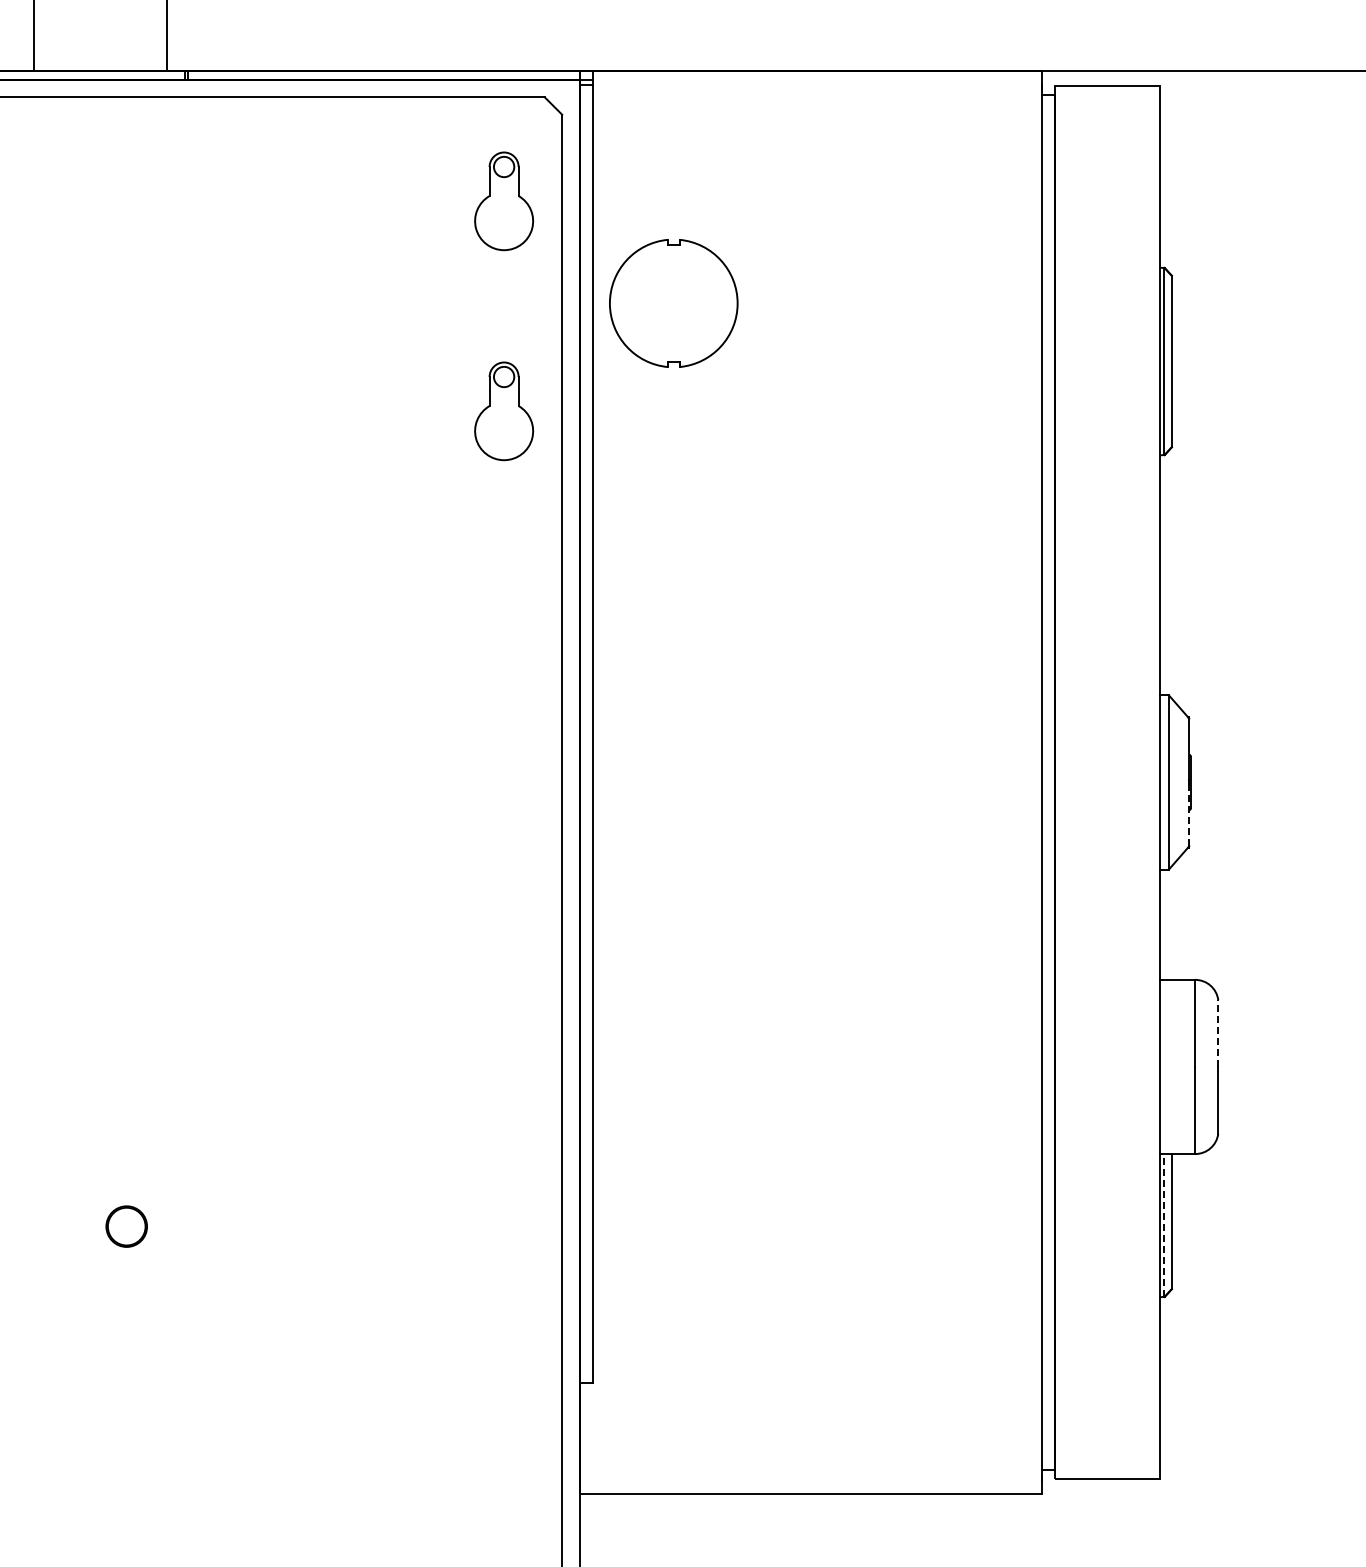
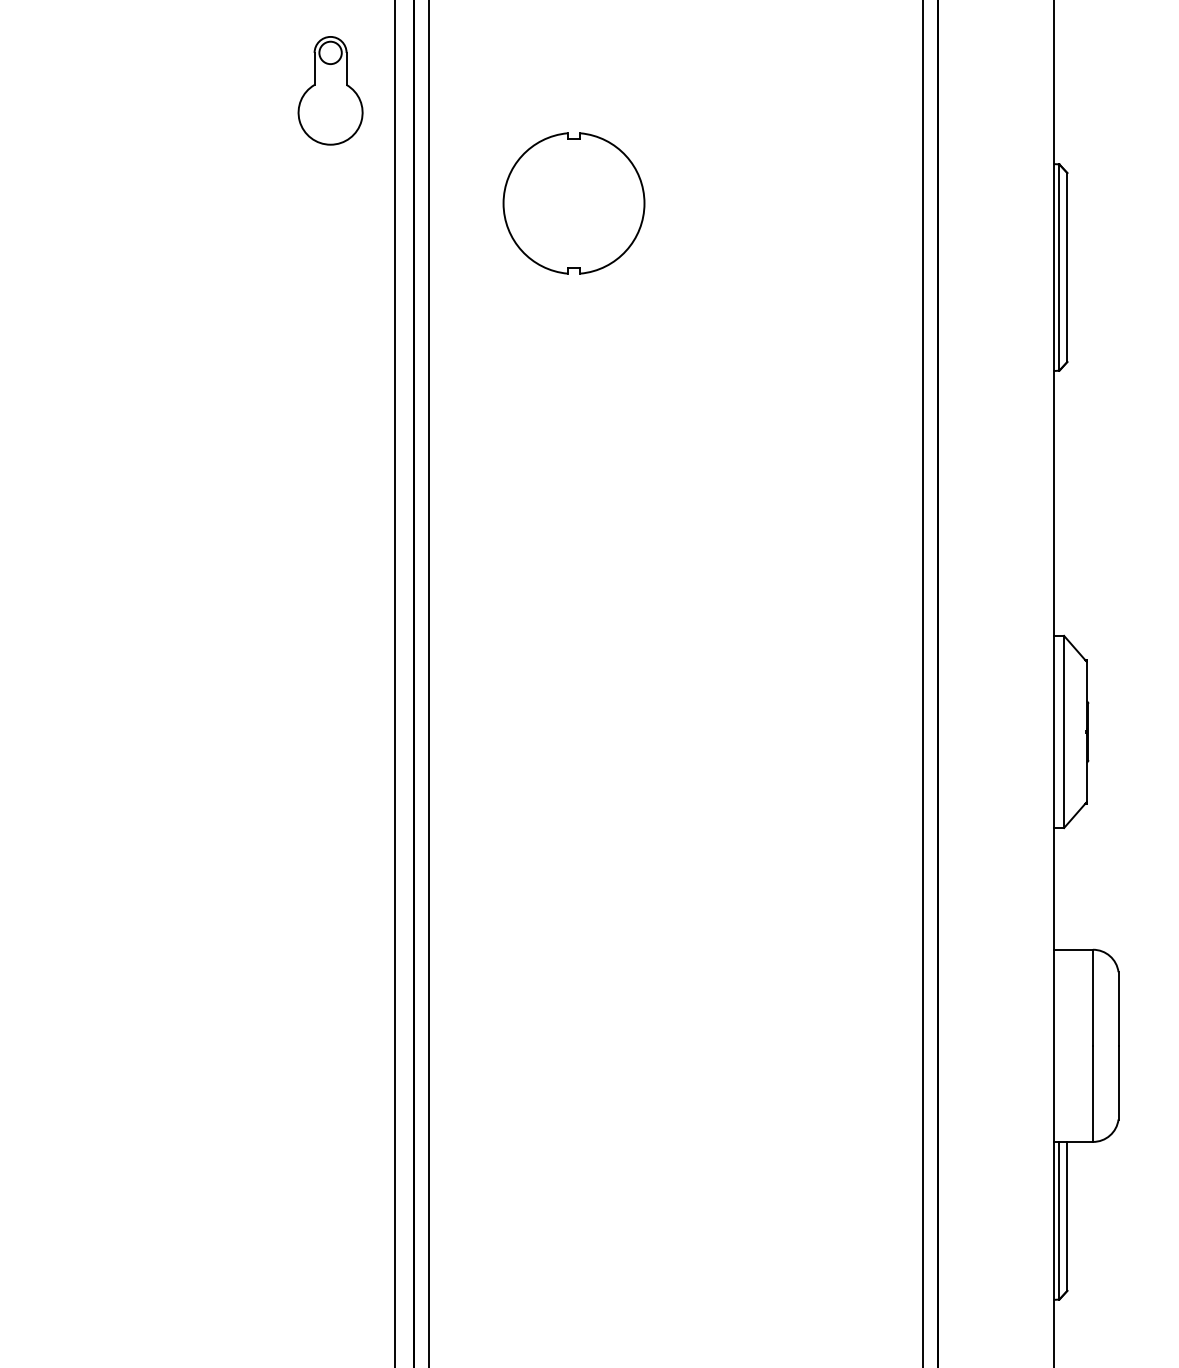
part: (673, 303) -> (573, 203), moved
part: (504, 411) -> (331, 322), removed
line: (1189, 815) -> (1086, 768), dashed -> solid
line: (1218, 1033) -> (1118, 1008), dashed -> solid
line: (1164, 1225) -> (1059, 1220), dashed -> solid

